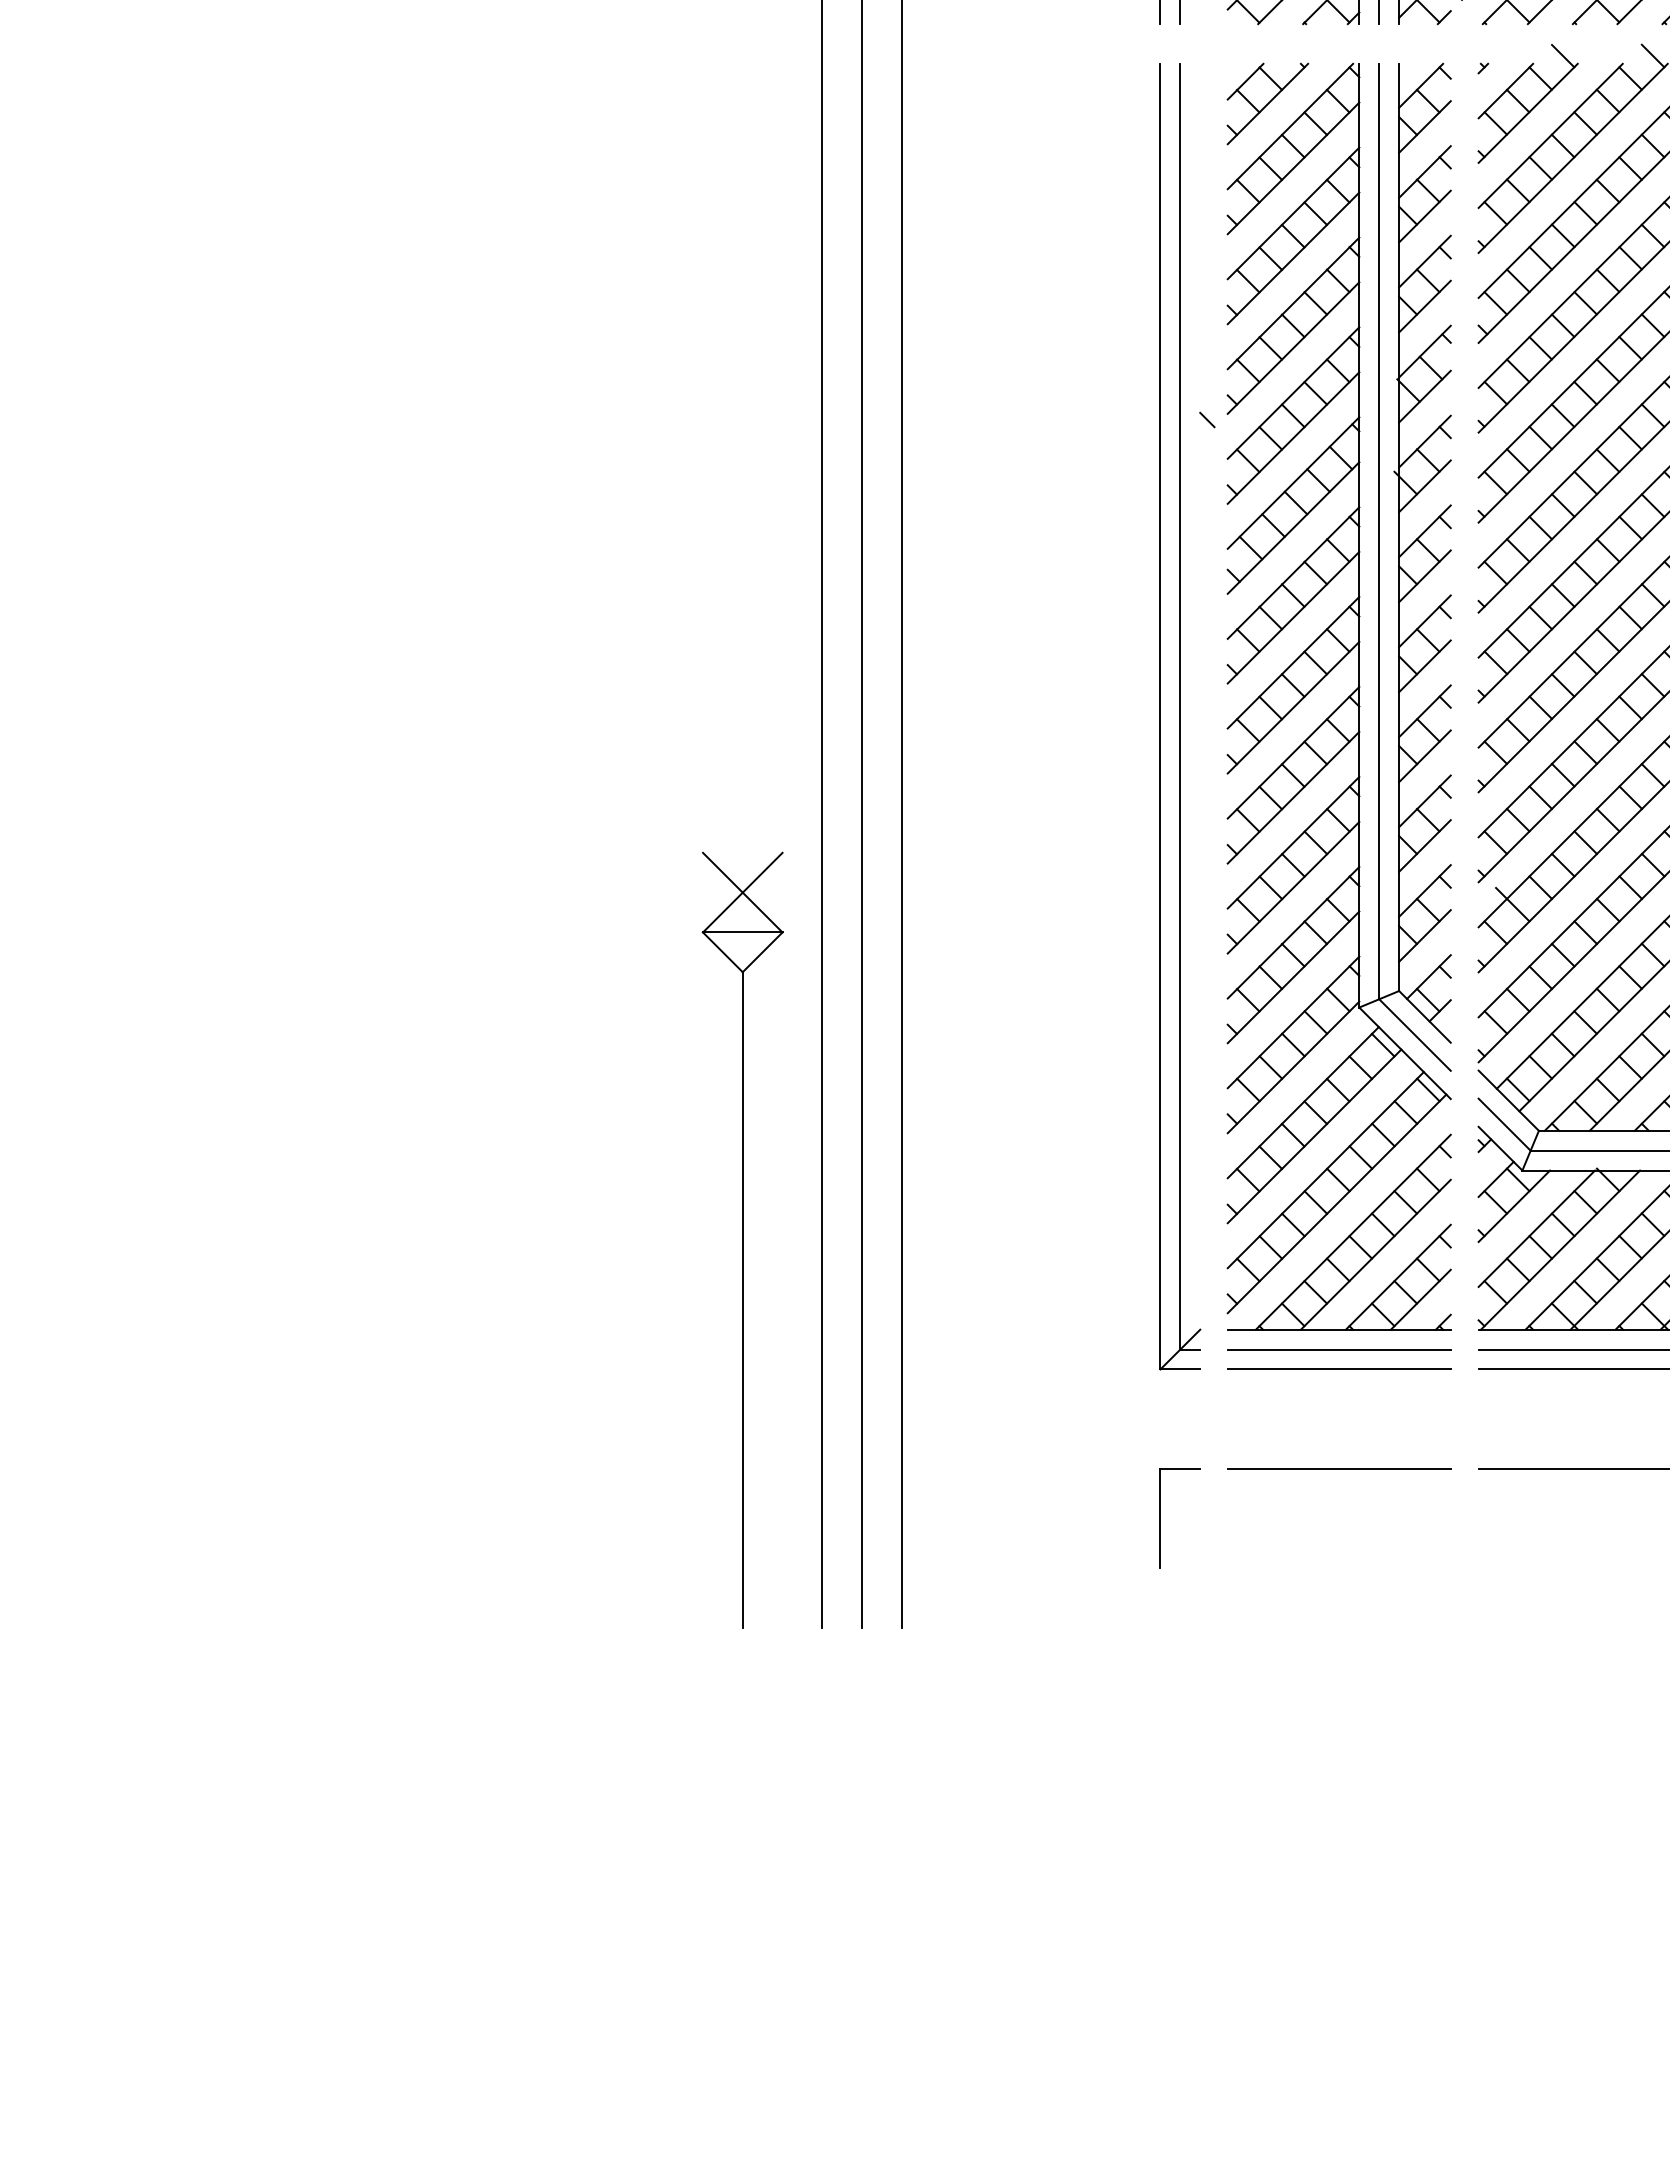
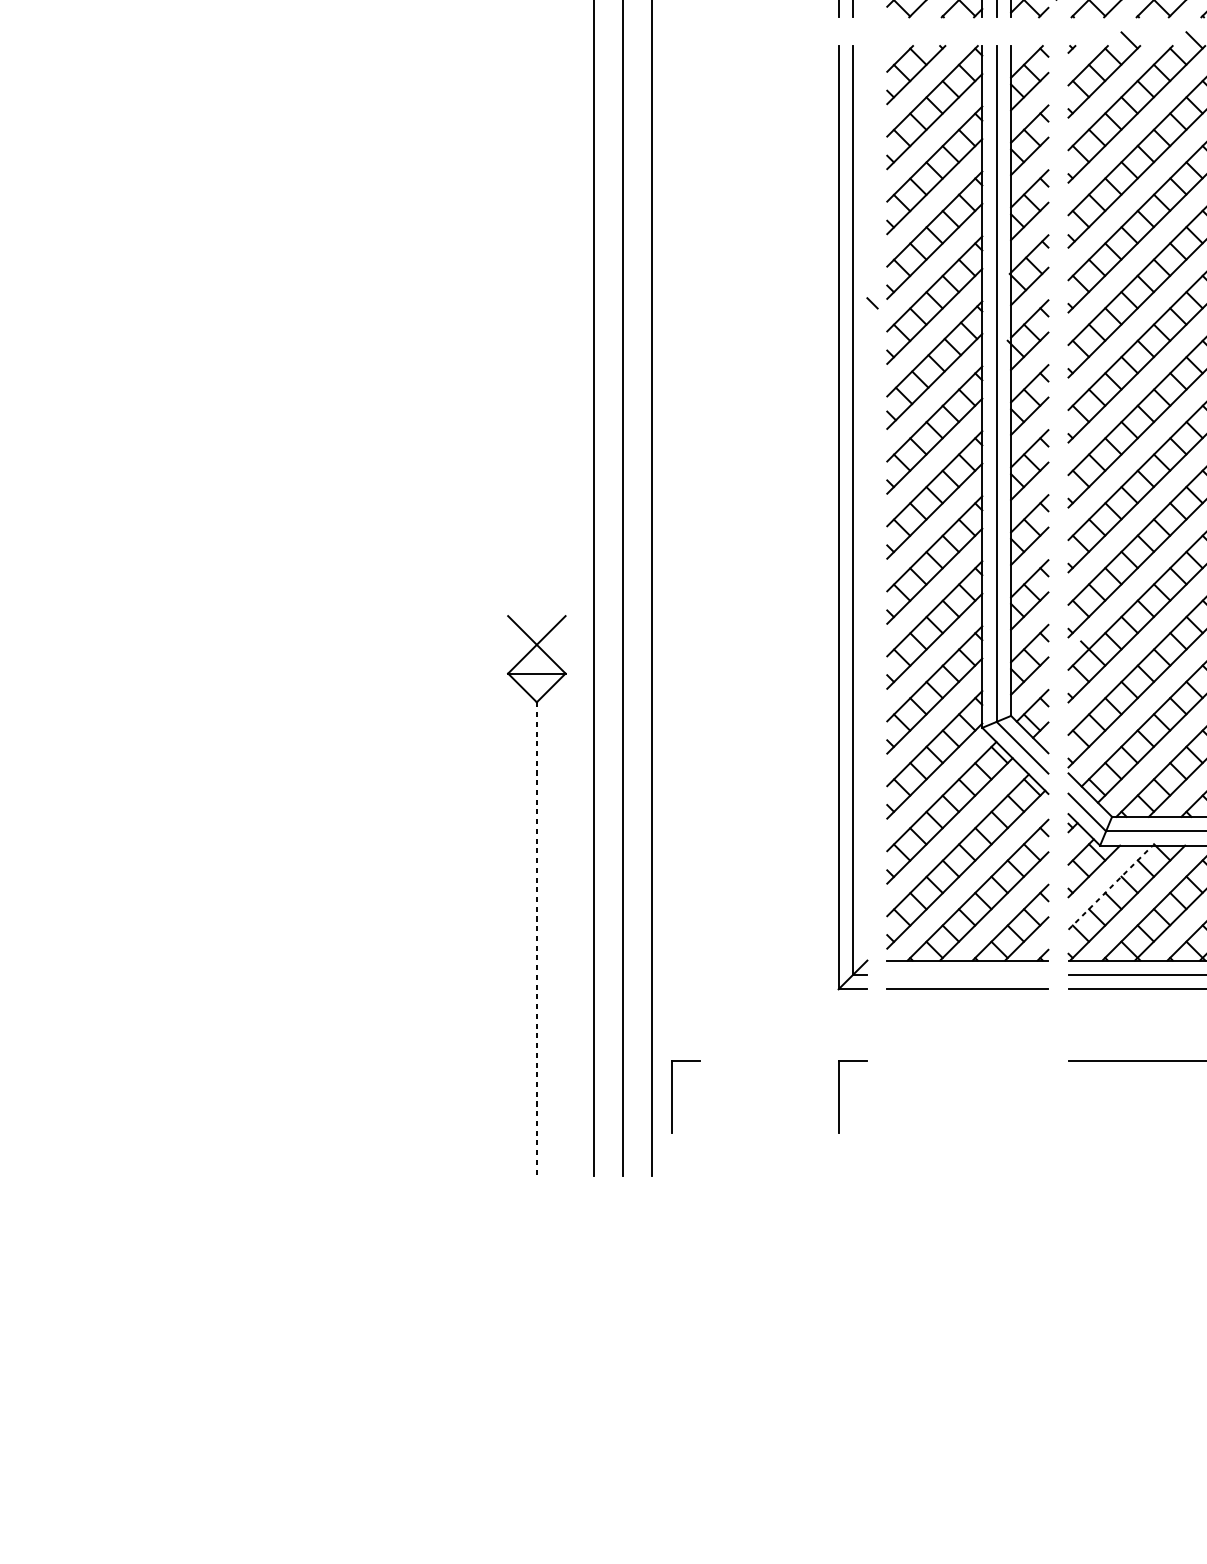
line: (1537, 1228) -> (1111, 887), solid -> dashed
line: (742, 1300) -> (536, 939), solid -> dashed
line: (1339, 1349) -> (968, 974), removed
line: (1338, 1468) -> (967, 1060), removed
part: (929, 1518) -> (671, 1097), added

